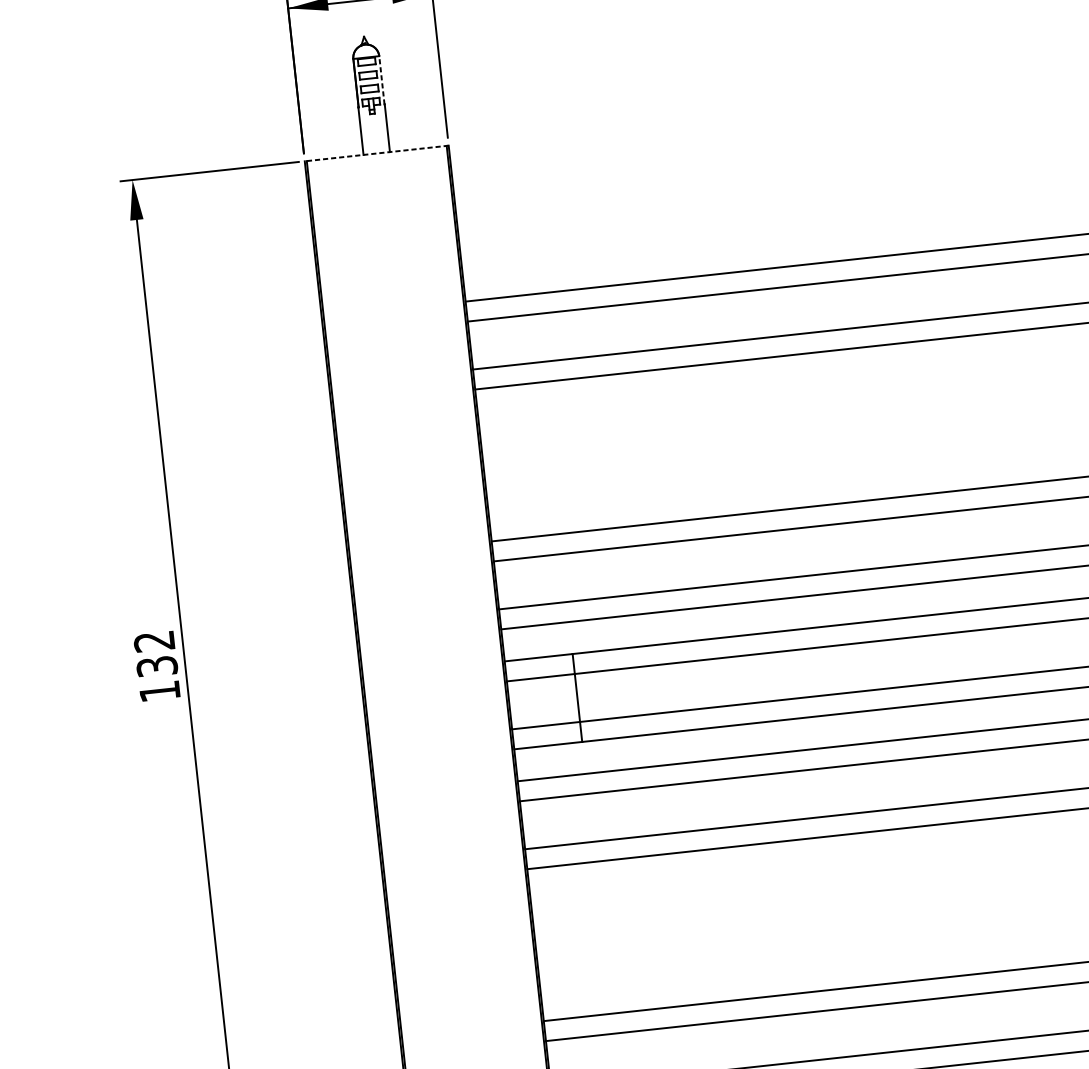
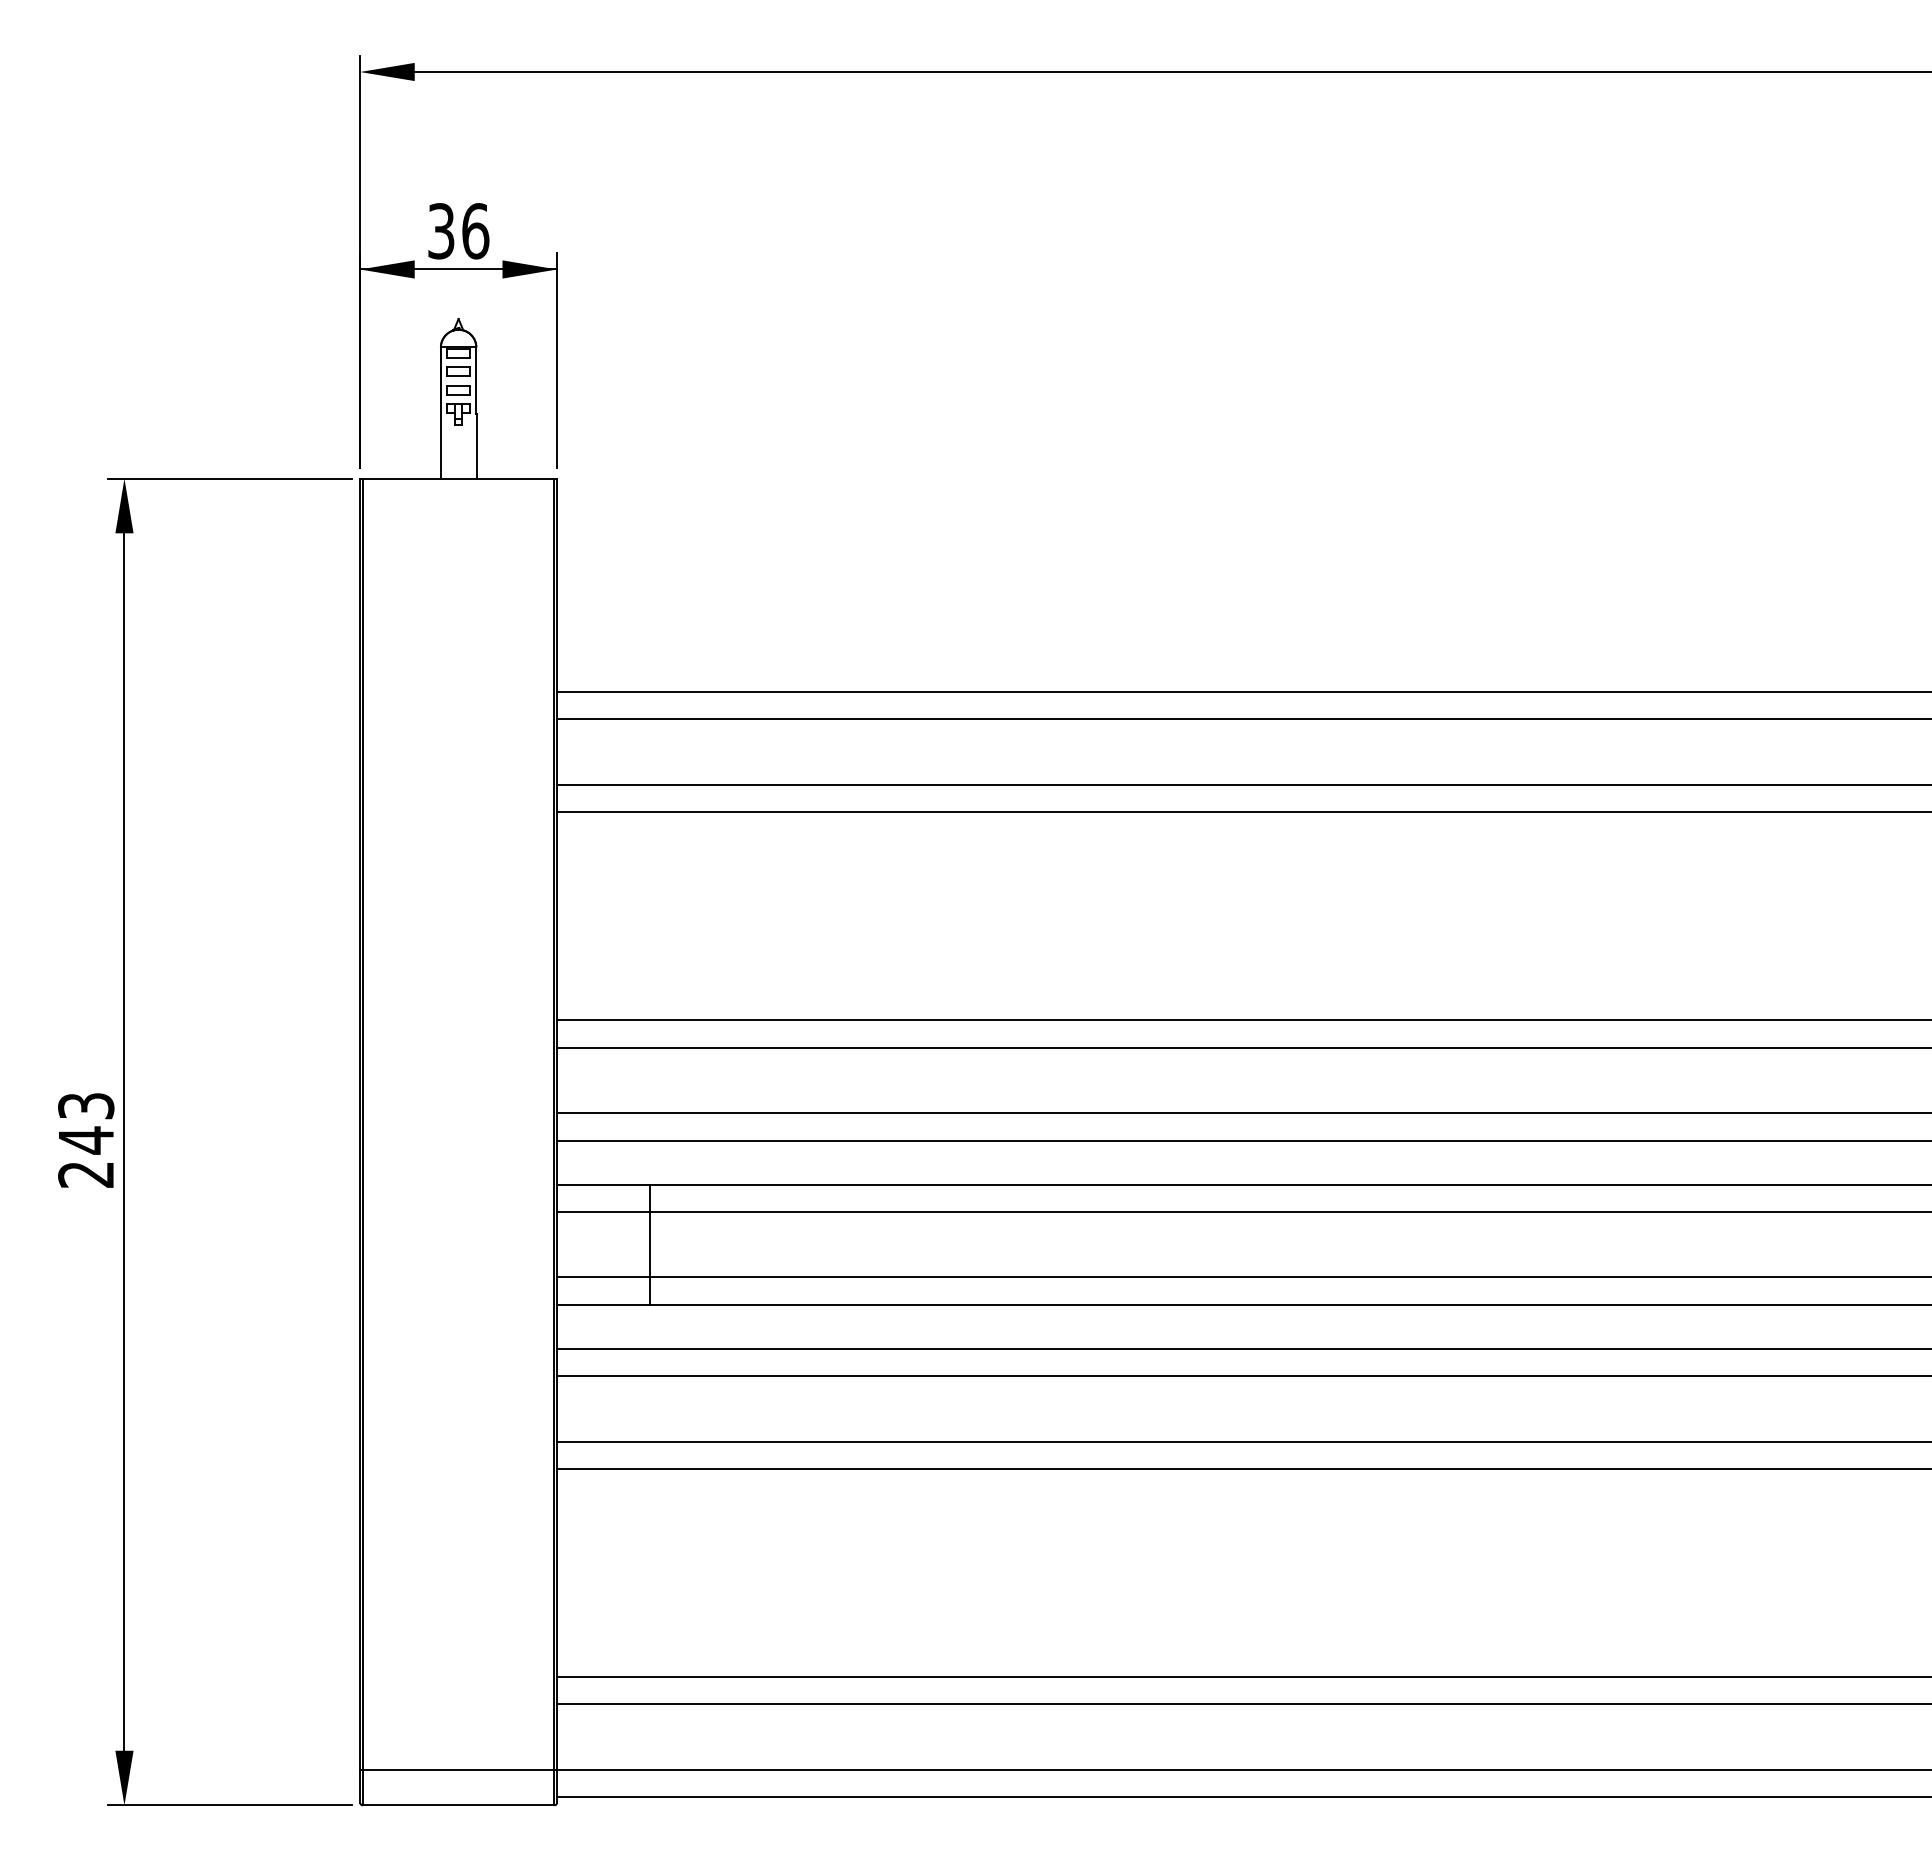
line: (382, 80) -> (476, 380), dashed -> solid
line: (376, 153) -> (458, 478), dashed -> solid
text: (157, 666) -> (86, 1140), 132 -> 243

